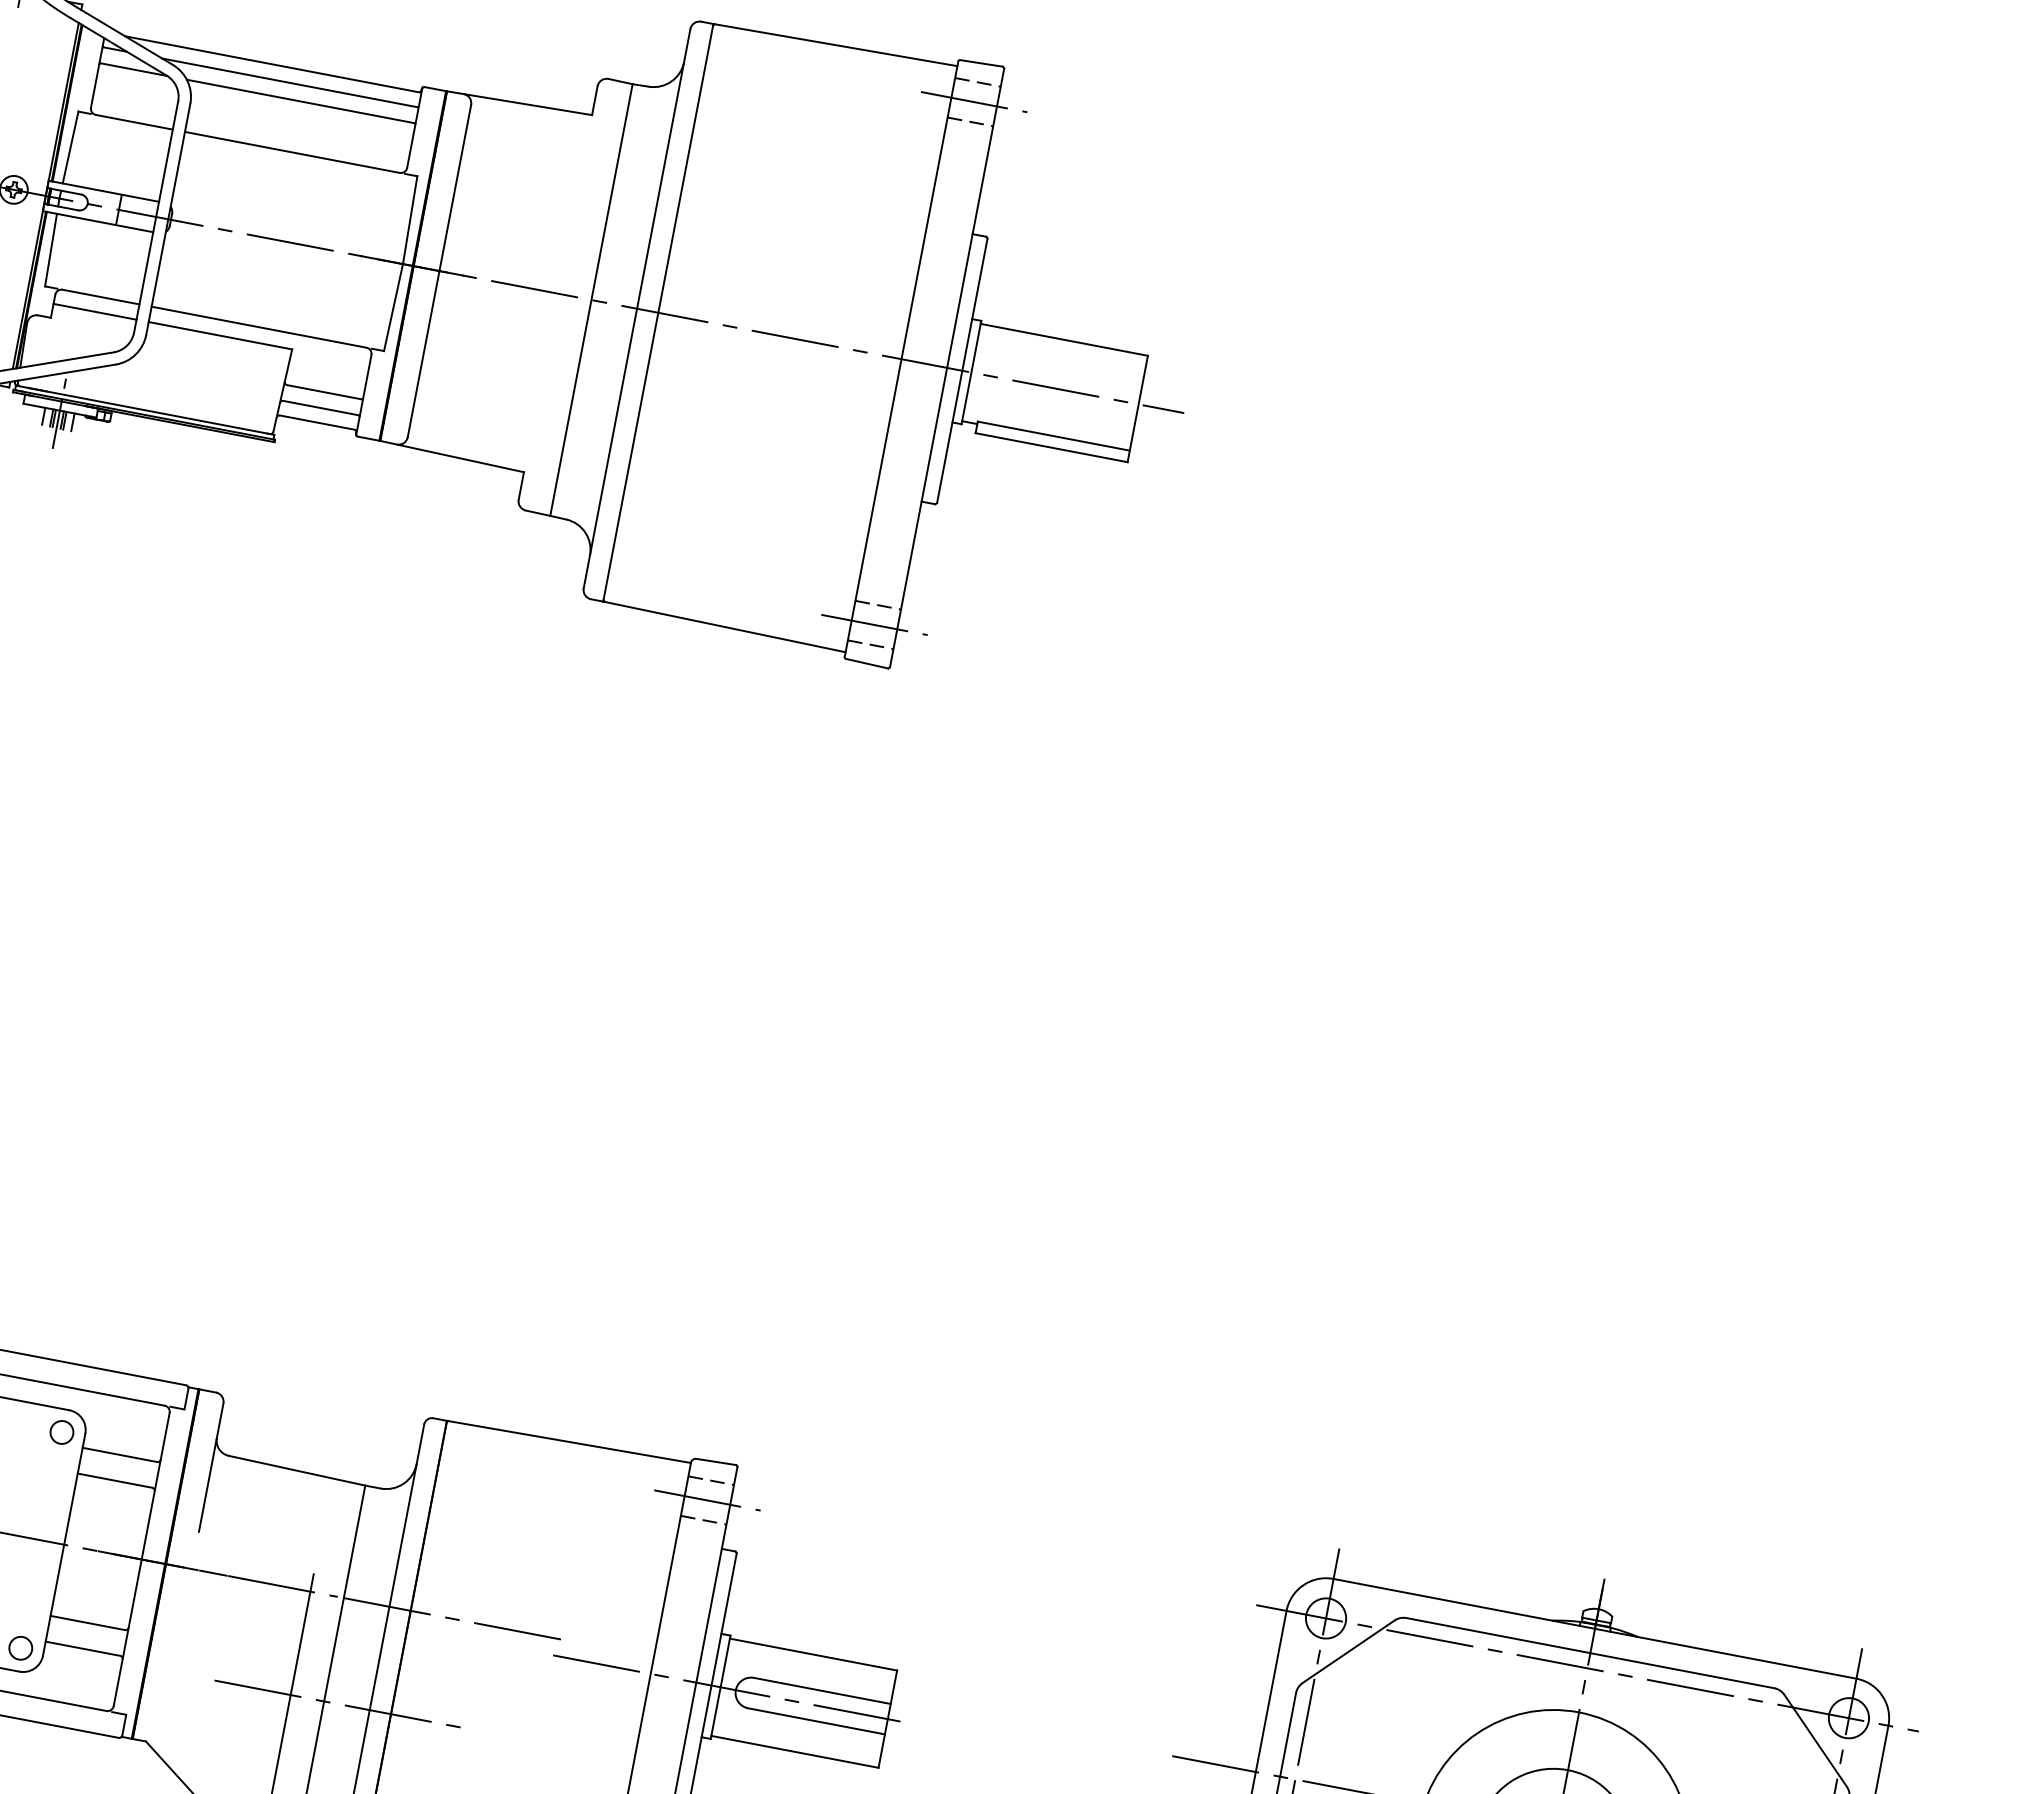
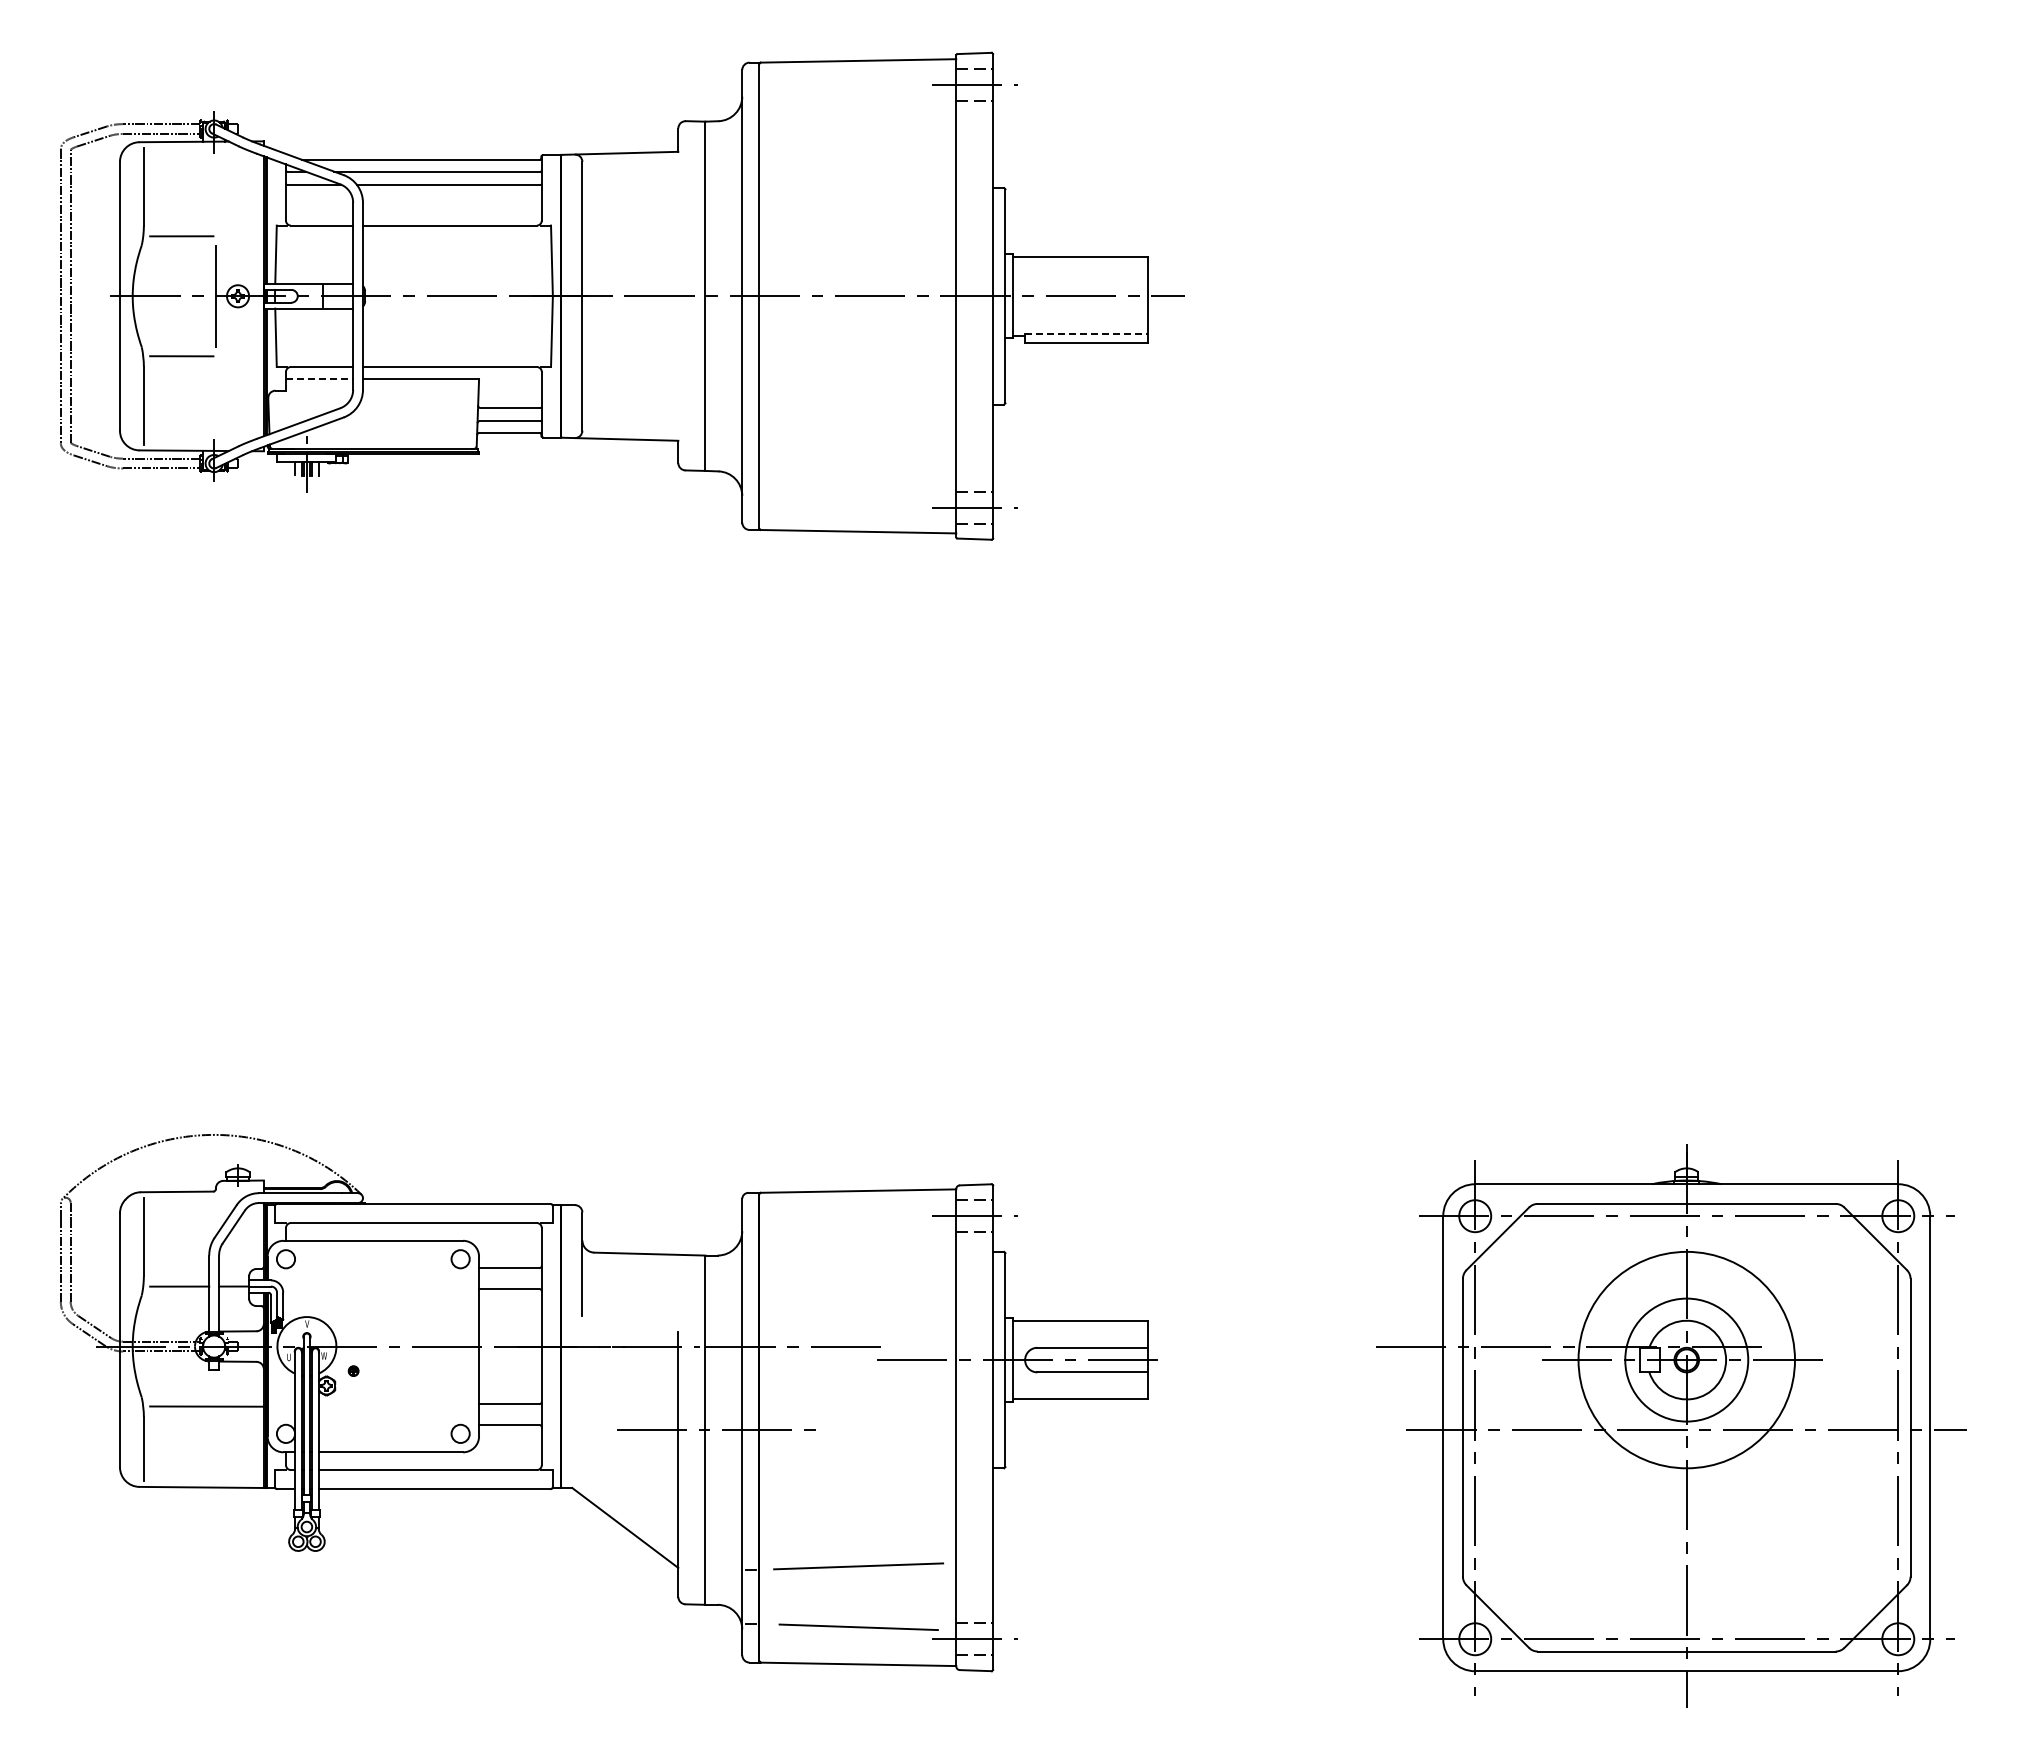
line: (94, 311) -> (319, 379), solid -> dashed
line: (1054, 436) -> (1087, 333), solid -> dashed

